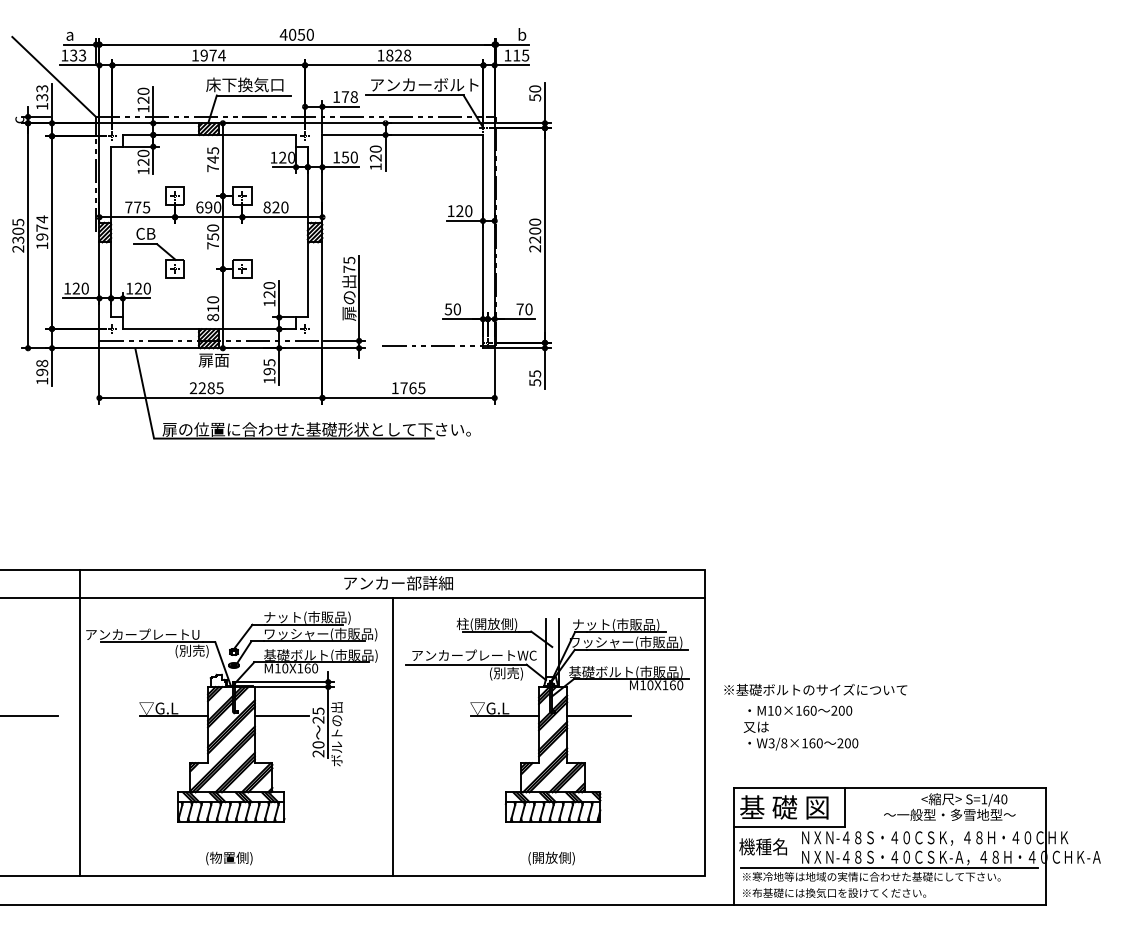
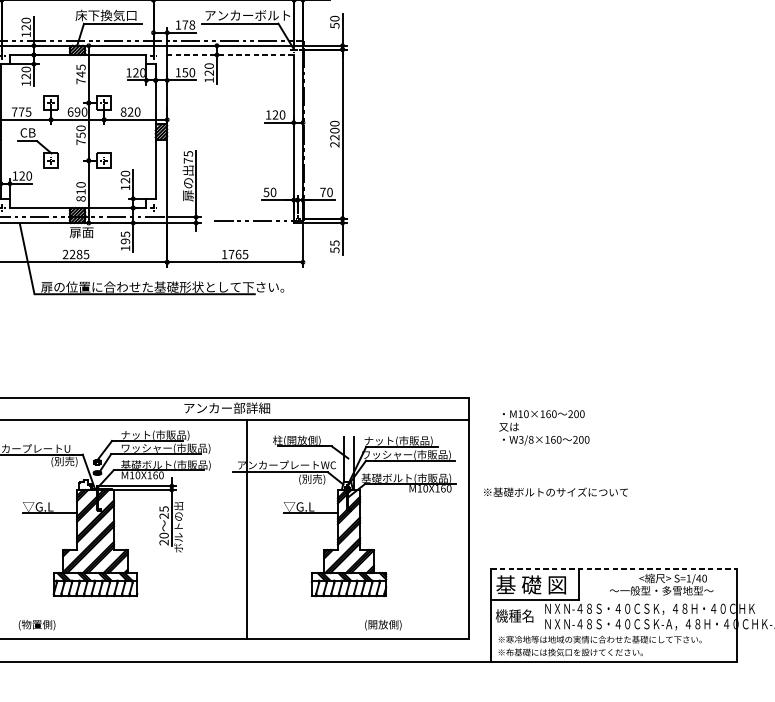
line: (402, 135) -> (230, 55), solid -> dashed
line: (281, 716) -> (134, 513), removed
line: (598, 716) -> (384, 513), removed
text: (800, 727) -> (543, 427), moved
line: (392, 736) -> (246, 529), moved
line: (890, 787) -> (614, 569), solid -> dashed
text: (229, 858) -> (37, 625), moved
text: (551, 858) -> (383, 625), moved
line: (889, 868) -> (614, 633), removed

